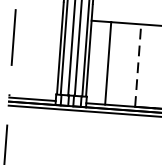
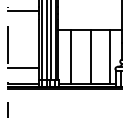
line: (138, 65) -> (90, 57), dashed -> solid
line: (34, 75) -> (23, 68), added

